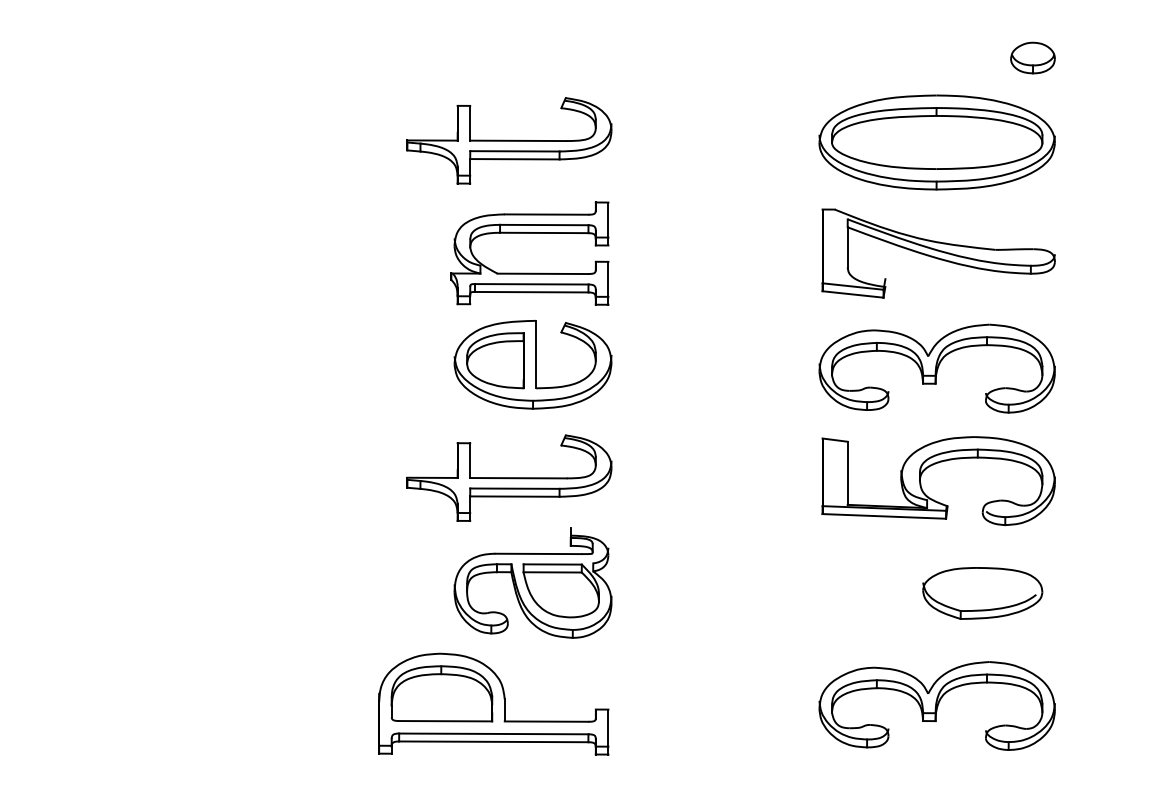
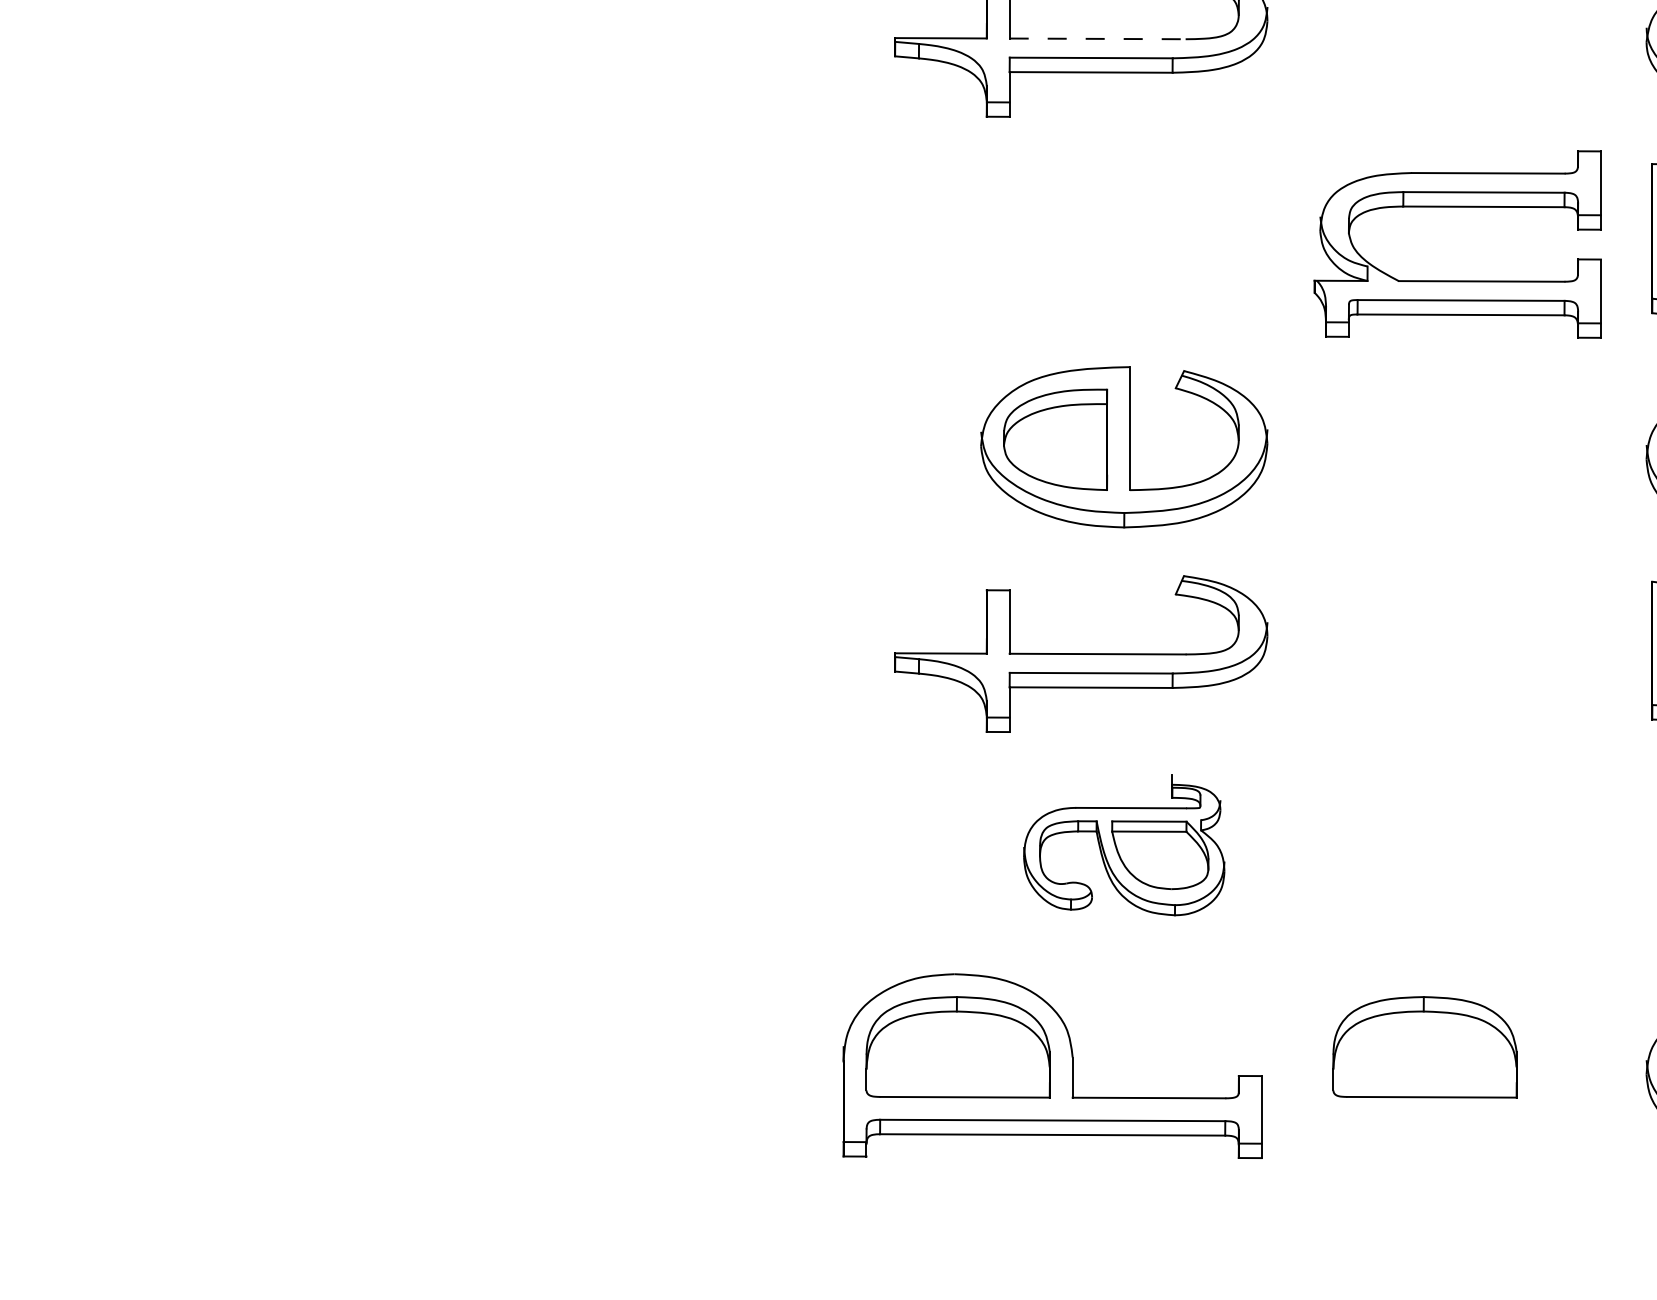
line: (518, 140) -> (1097, 38), solid -> dashed
part: (529, 272) -> (1457, 278), moved
part: (532, 582) -> (1123, 844), size x0.7
part: (697, 693) -> (1424, 1046), added

